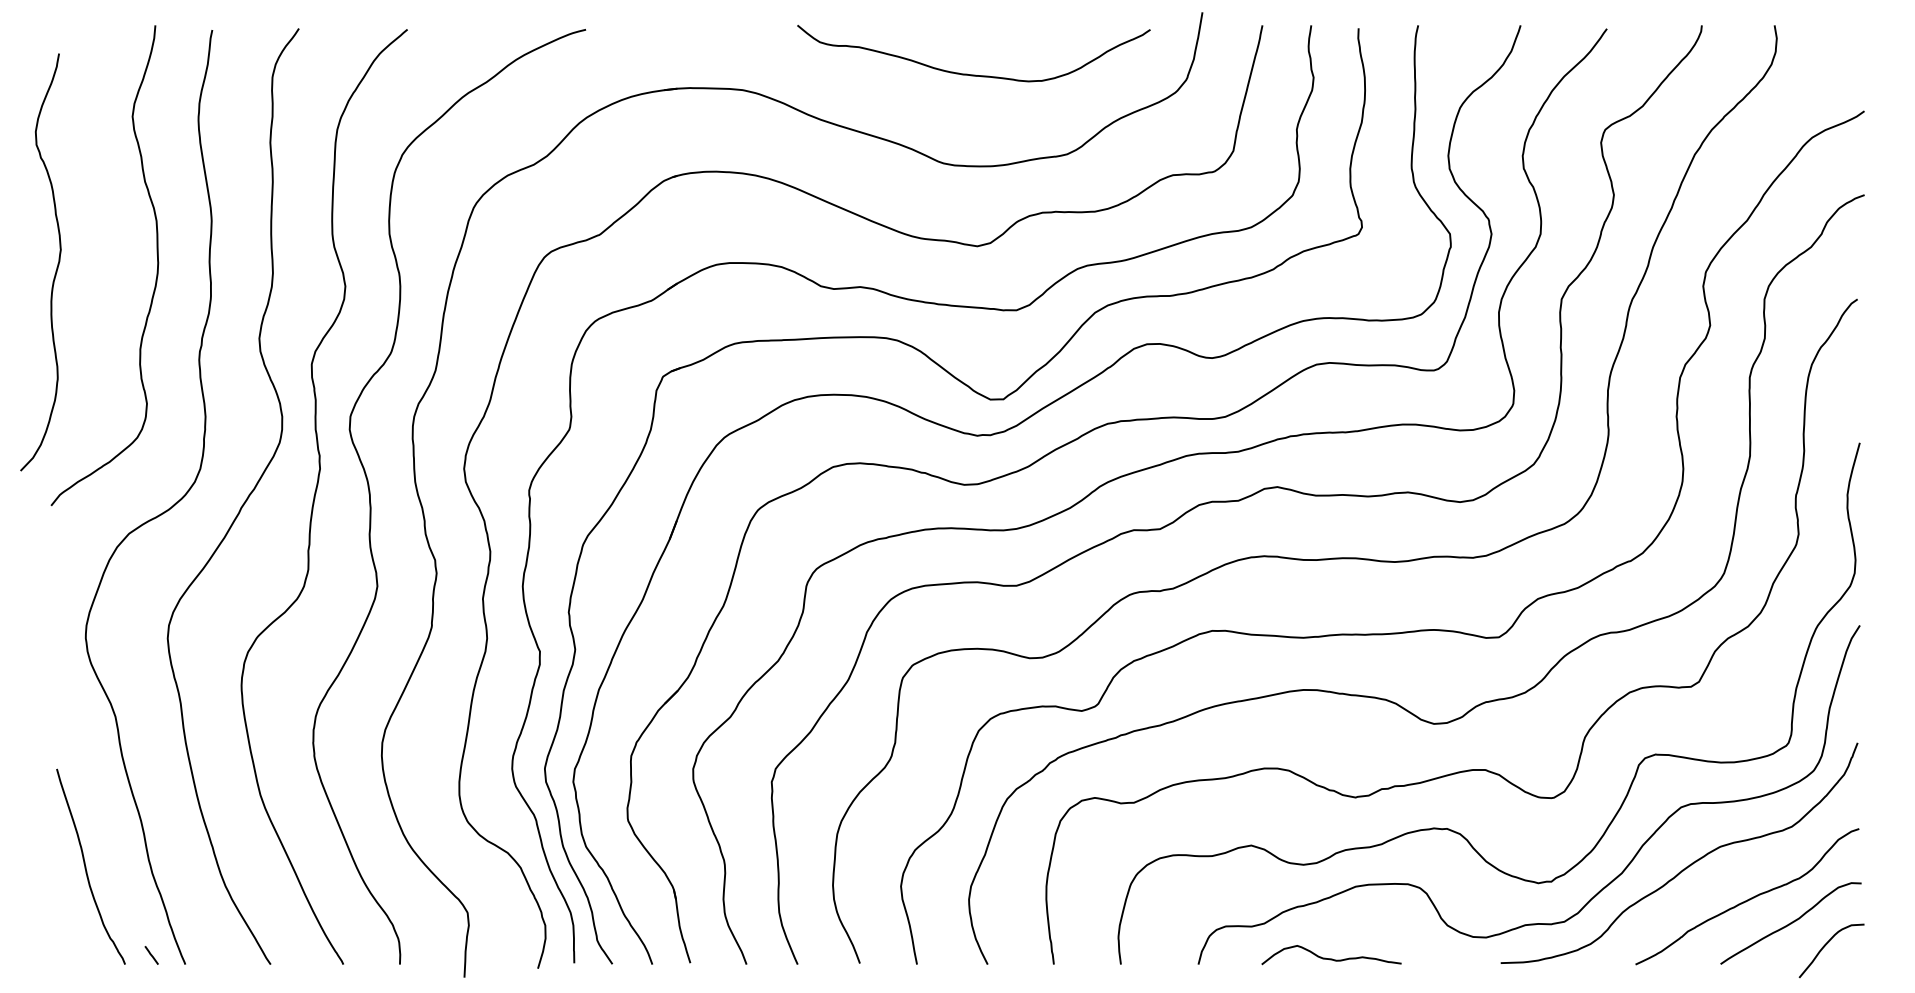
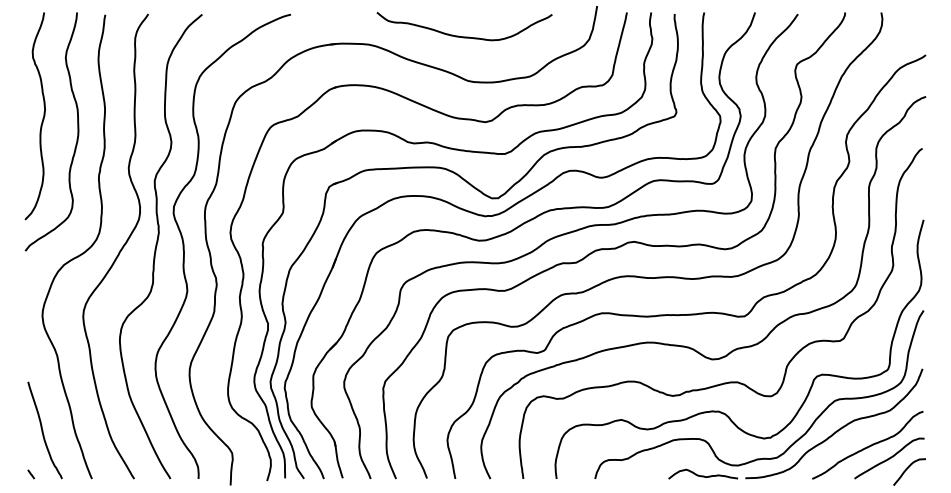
curve: (973, 73) -> (464, 36), moved
curve: (55, 266) -> (42, 118), moved
line: (152, 955) -> (31, 474), moved
curve: (1329, 957) -> (702, 475), moved

